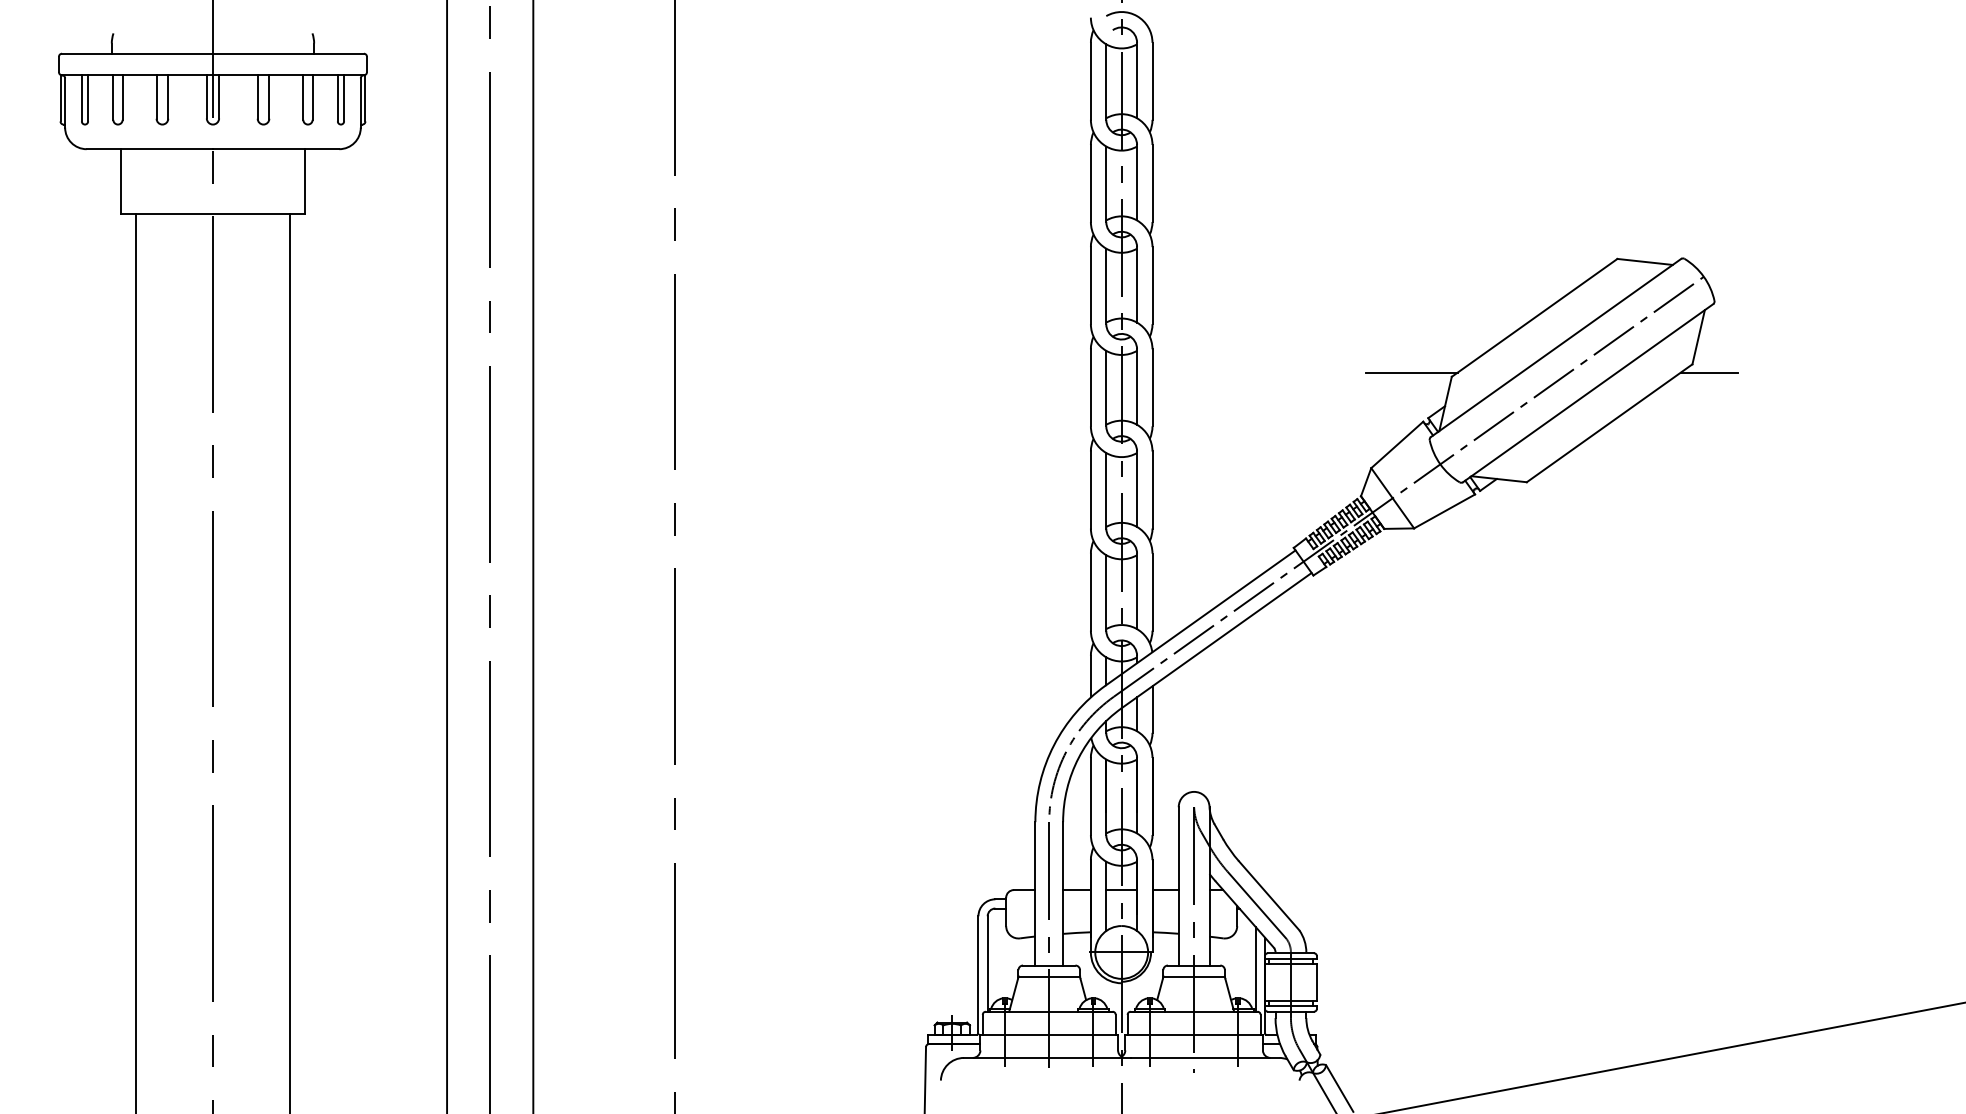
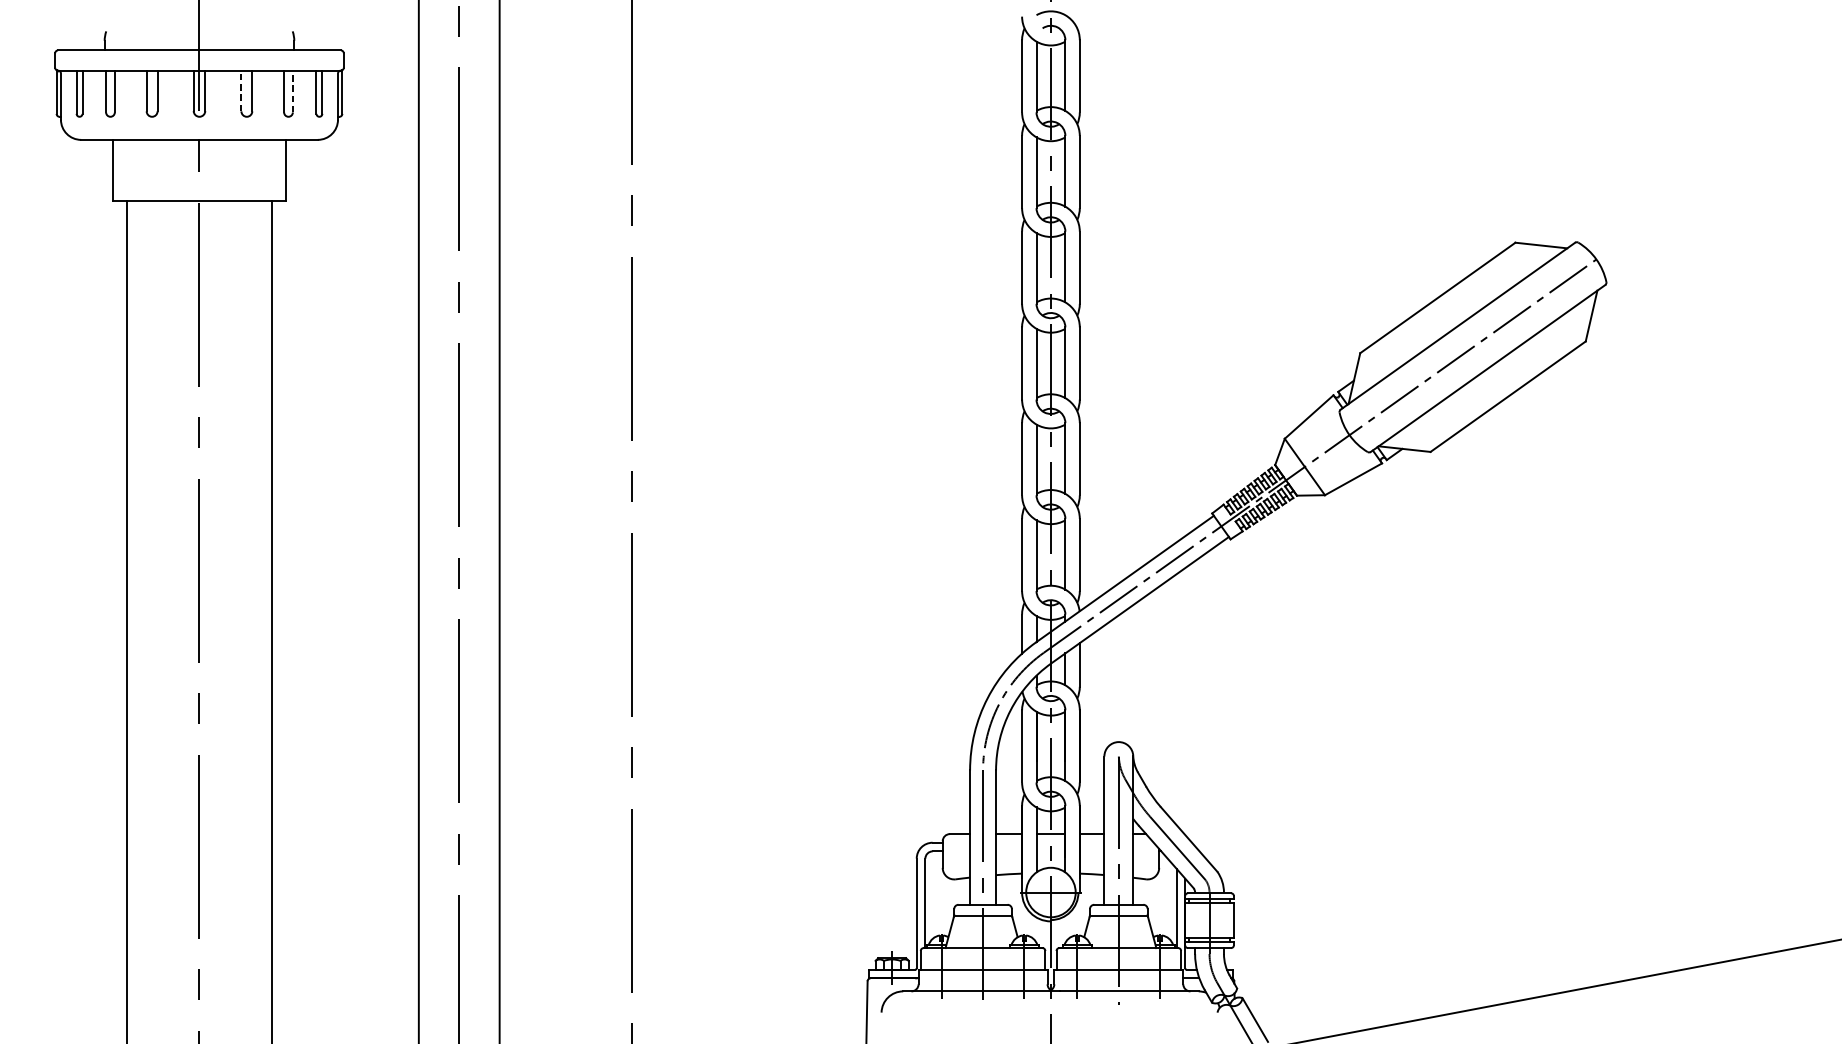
line: (257, 97) -> (241, 91), solid -> dashed
line: (312, 97) -> (292, 91), solid -> dashed
line: (1411, 372) -> (1322, 349), removed
line: (1709, 372) -> (1601, 349), removed

